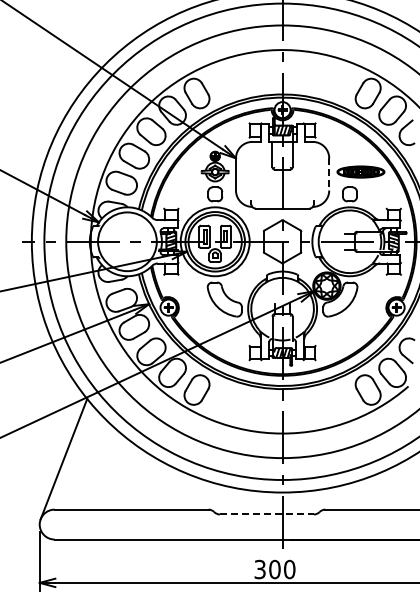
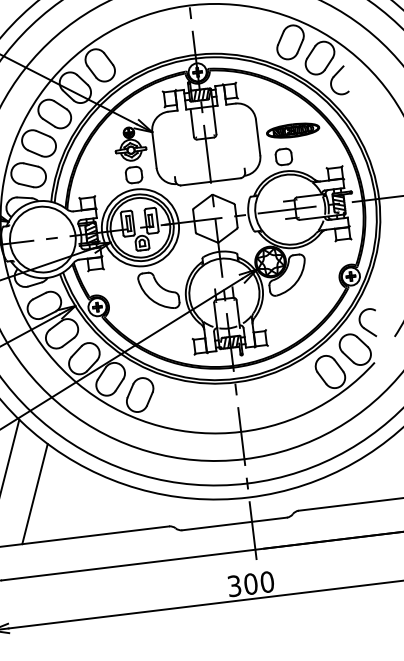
line: (329, 174) -> (258, 137), dashed -> solid
line: (92, 466) -> (34, 494), added
line: (267, 514) -> (235, 523), dashed -> solid

